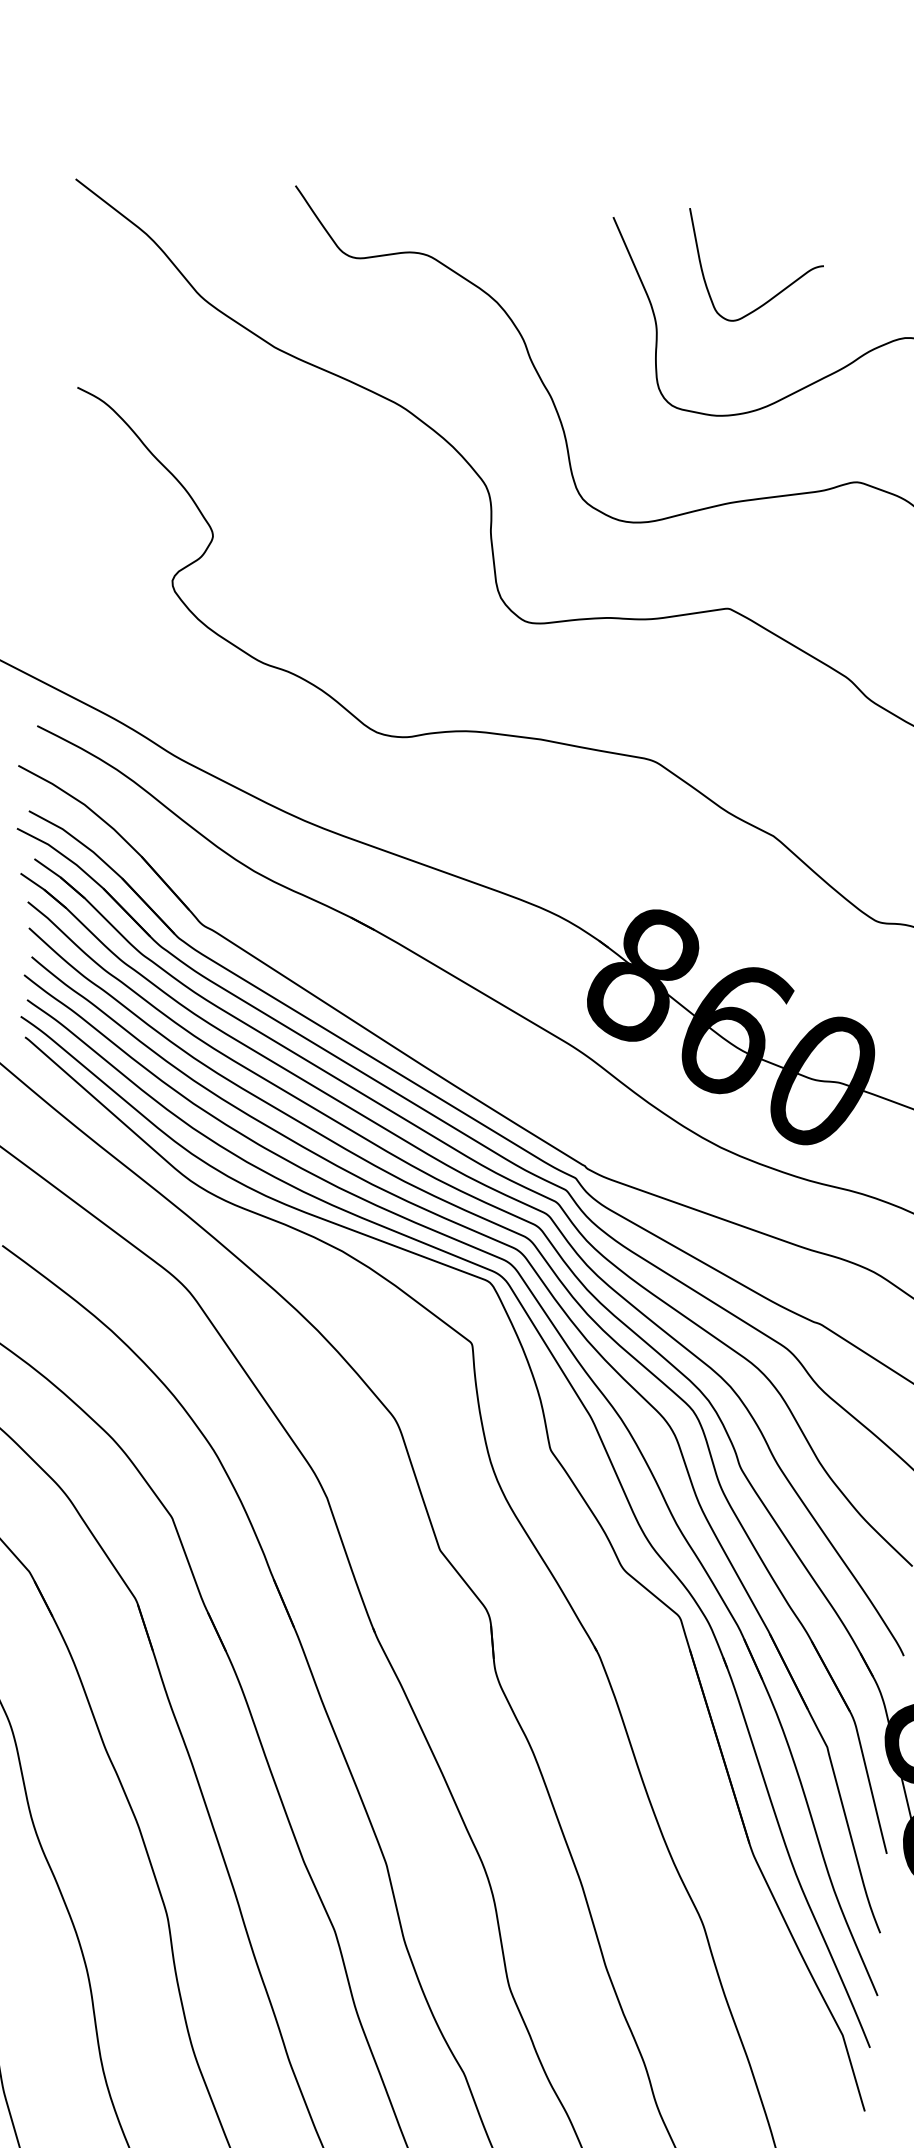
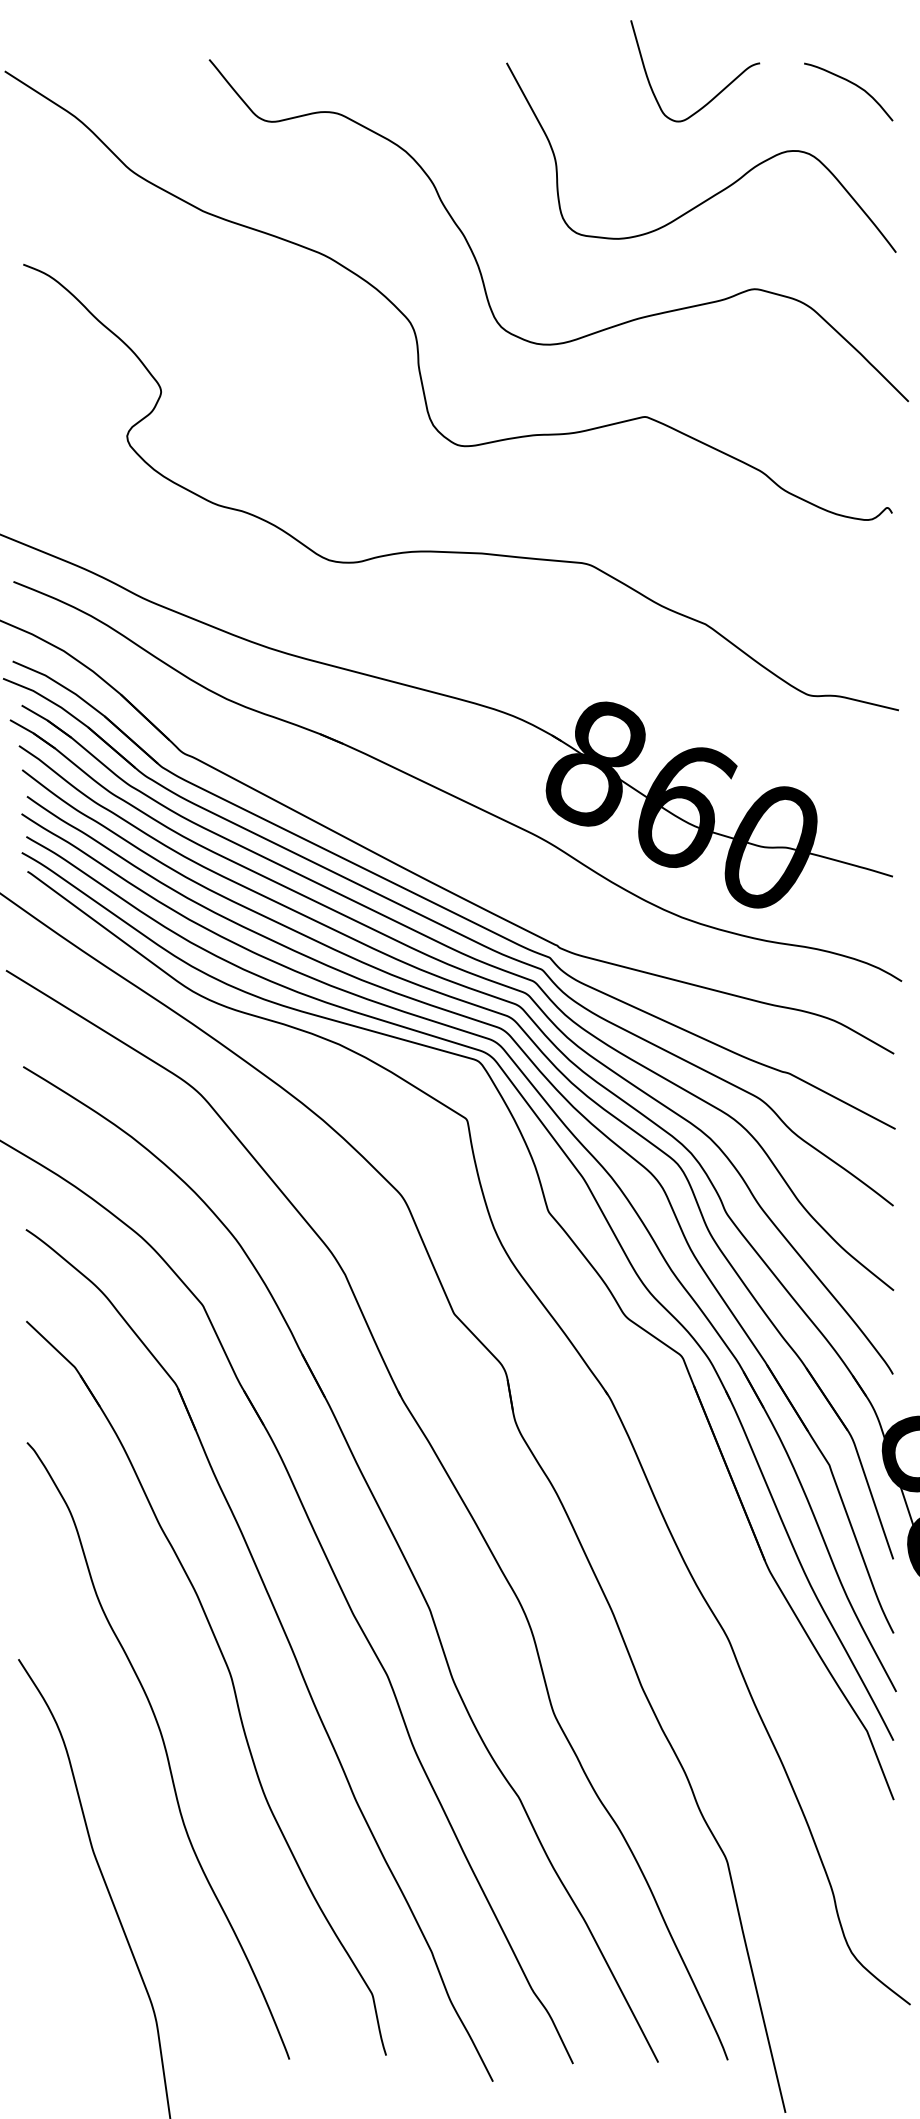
curve: (775, 294) -> (717, 93), moved

